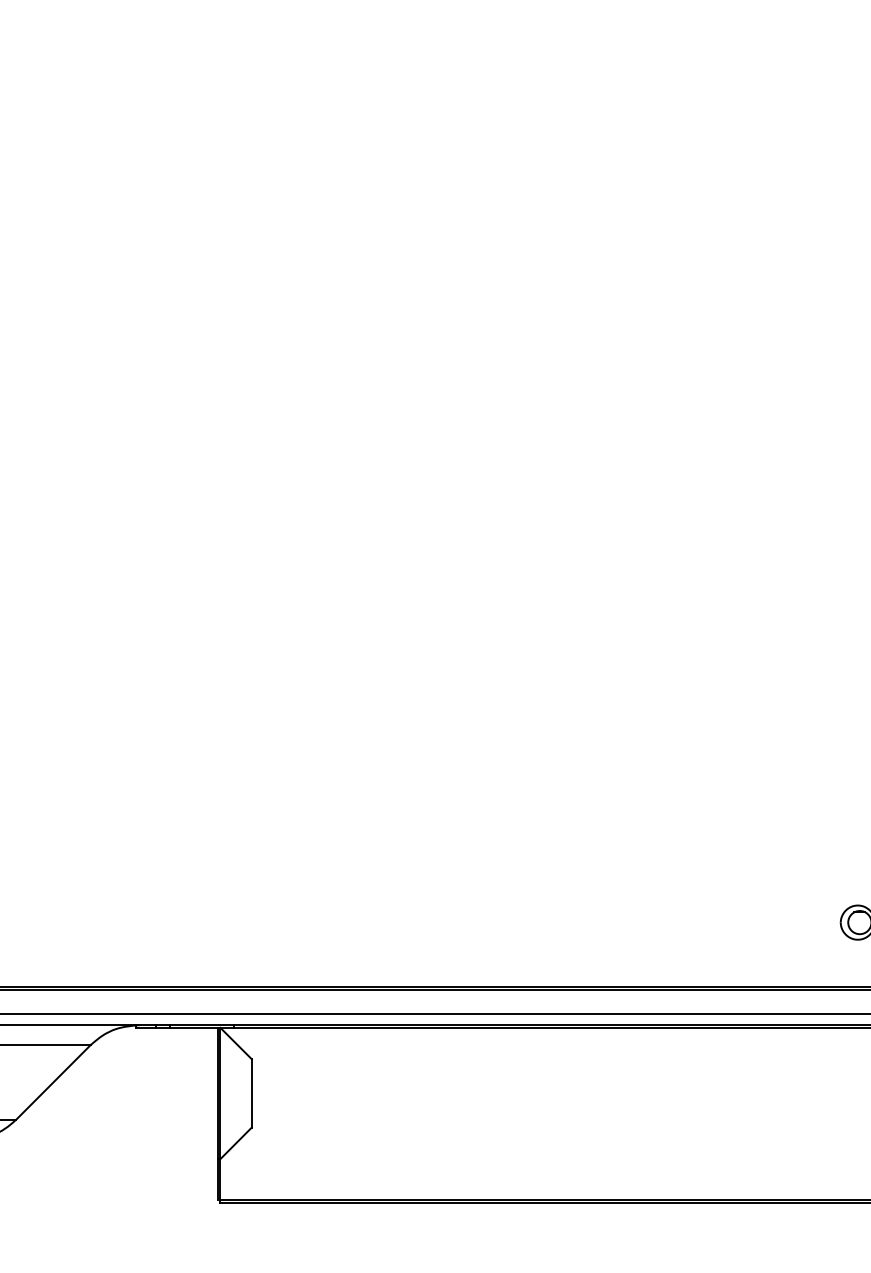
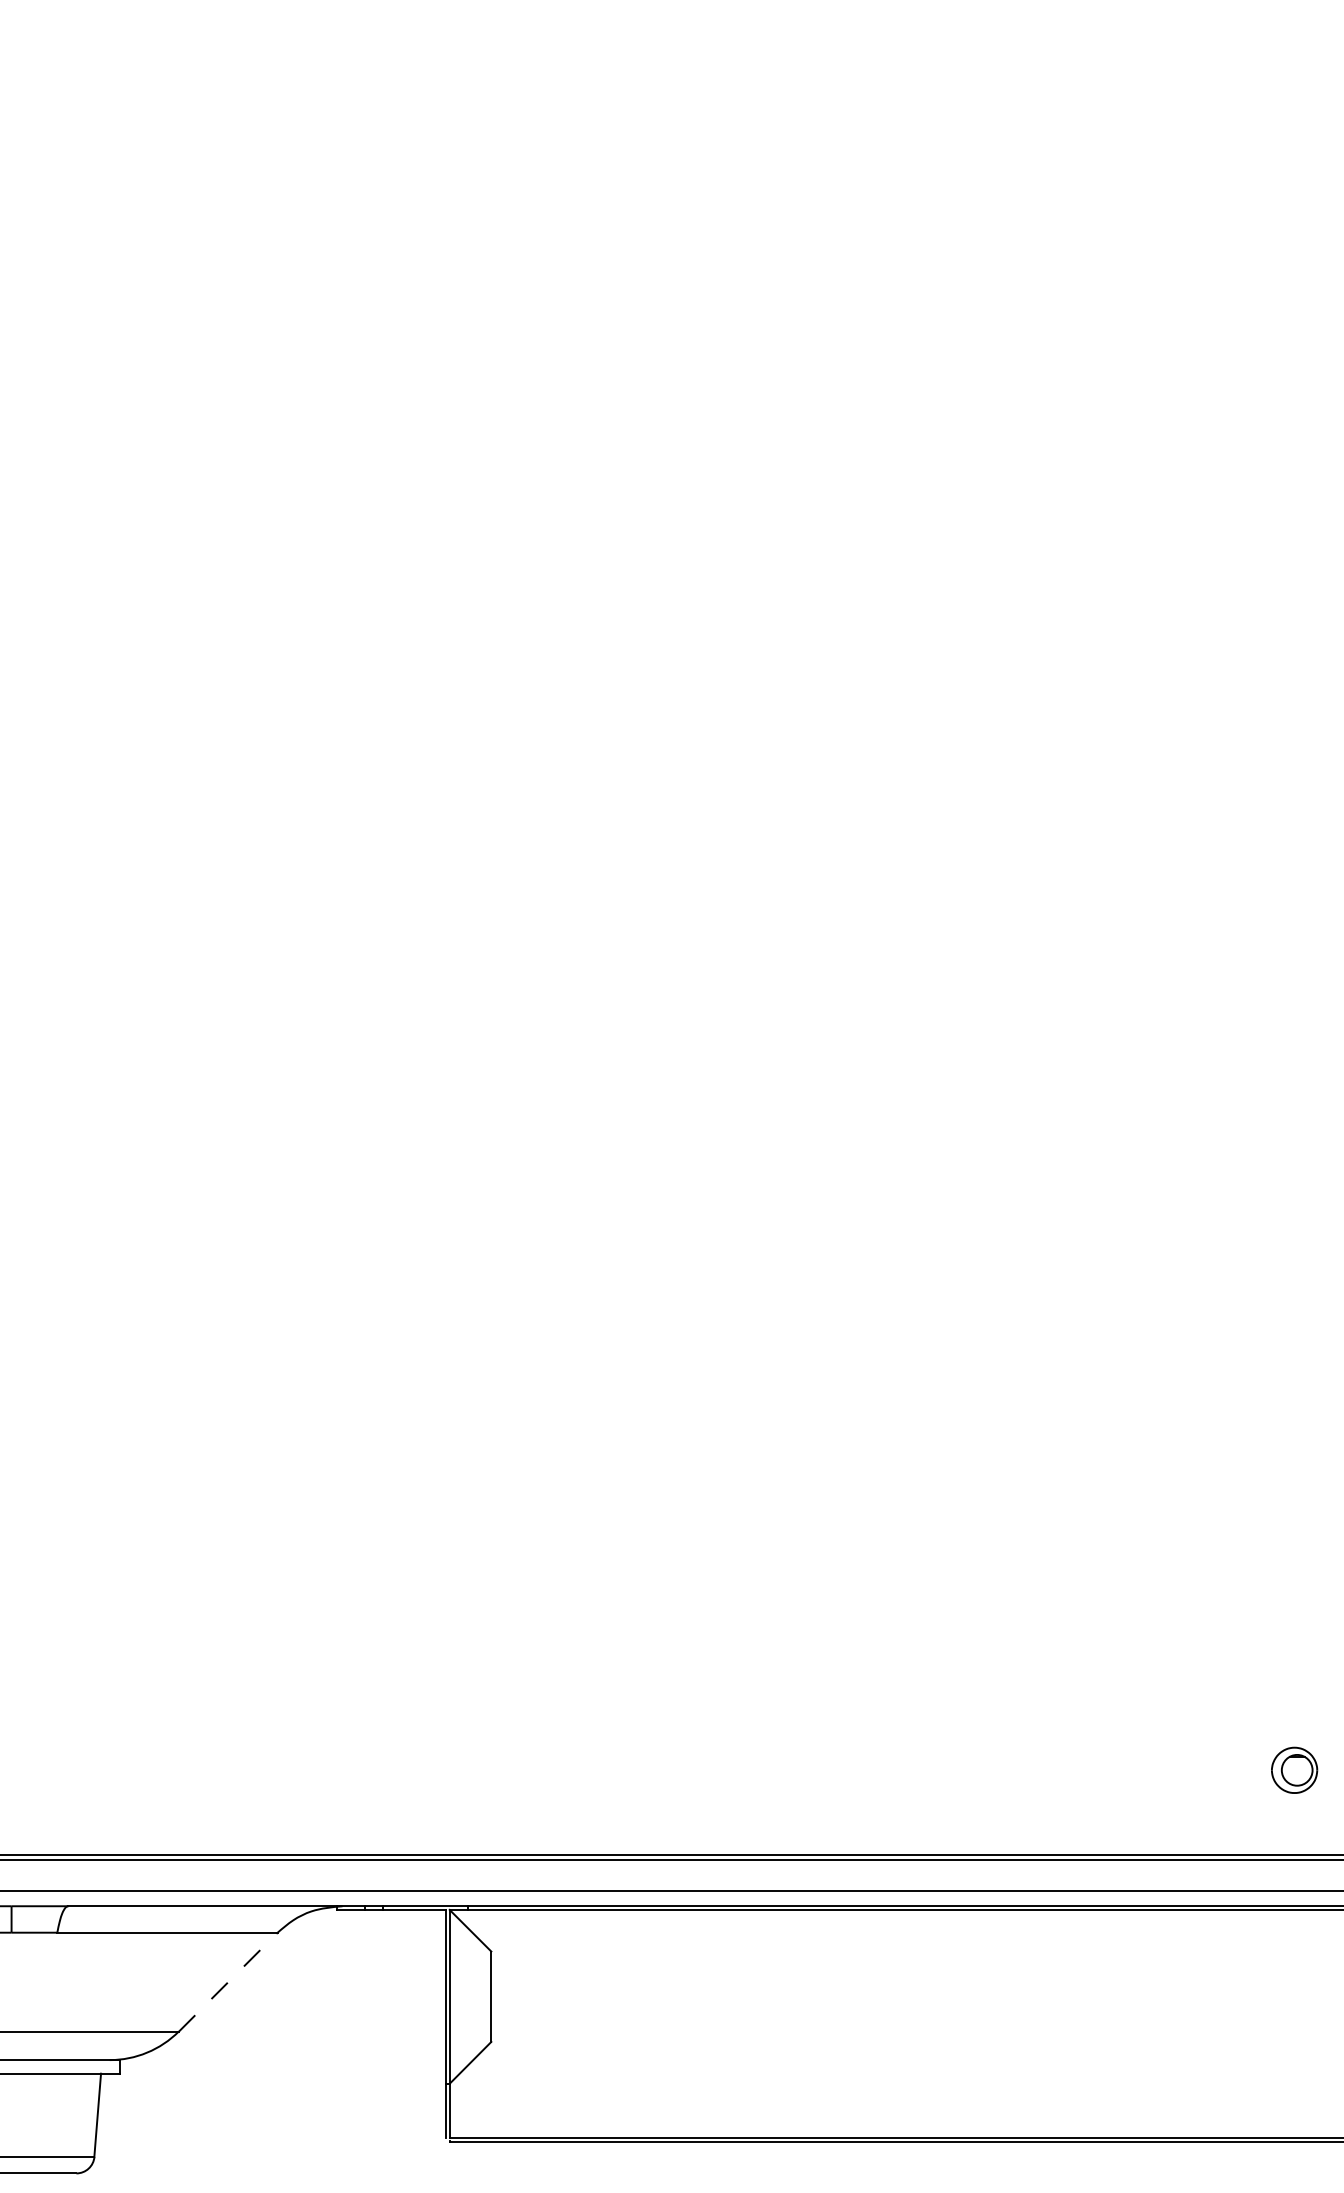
line: (53, 1082) -> (228, 1982), solid -> dashed

